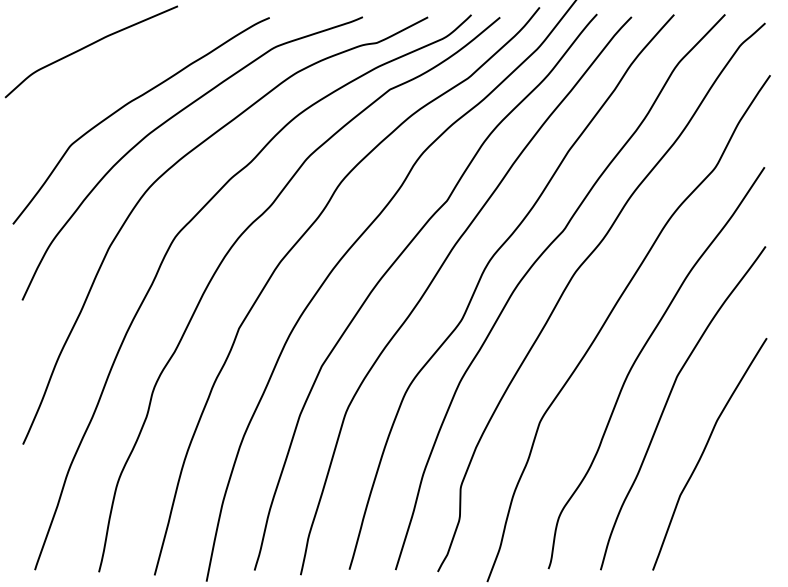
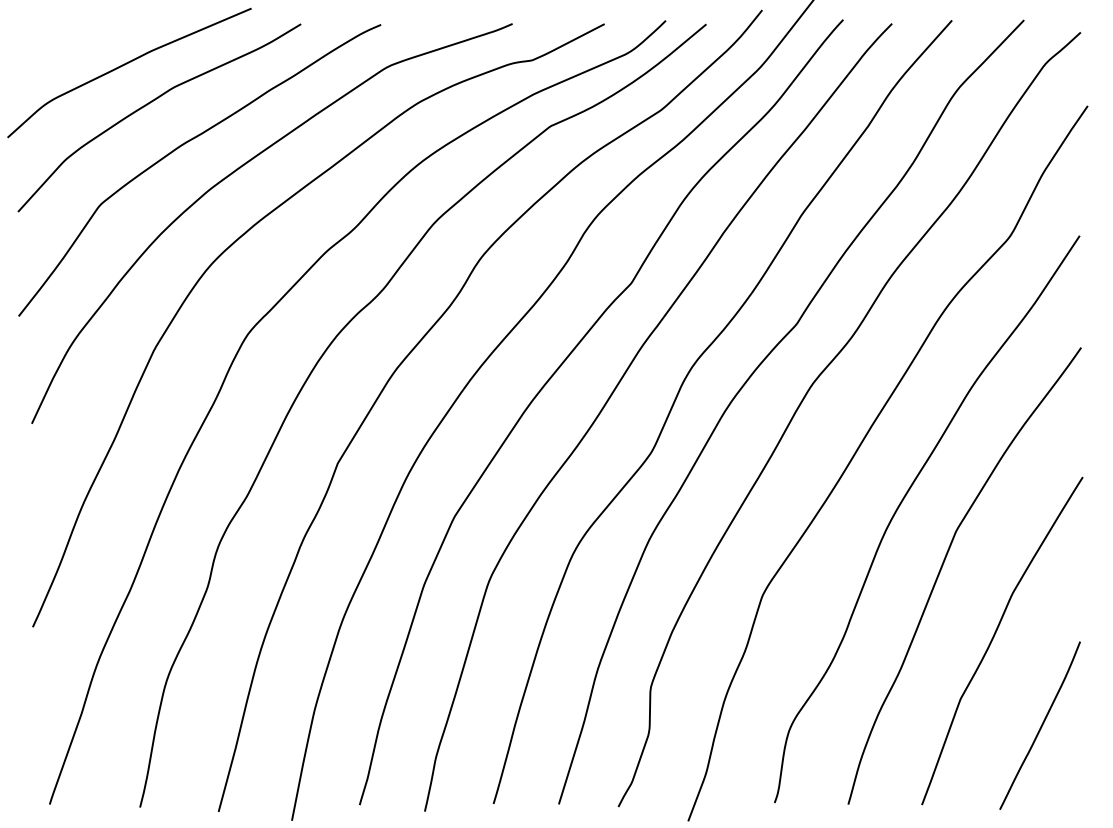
curve: (105, 74) -> (149, 104), added
curve: (736, 514) -> (1040, 726), added

